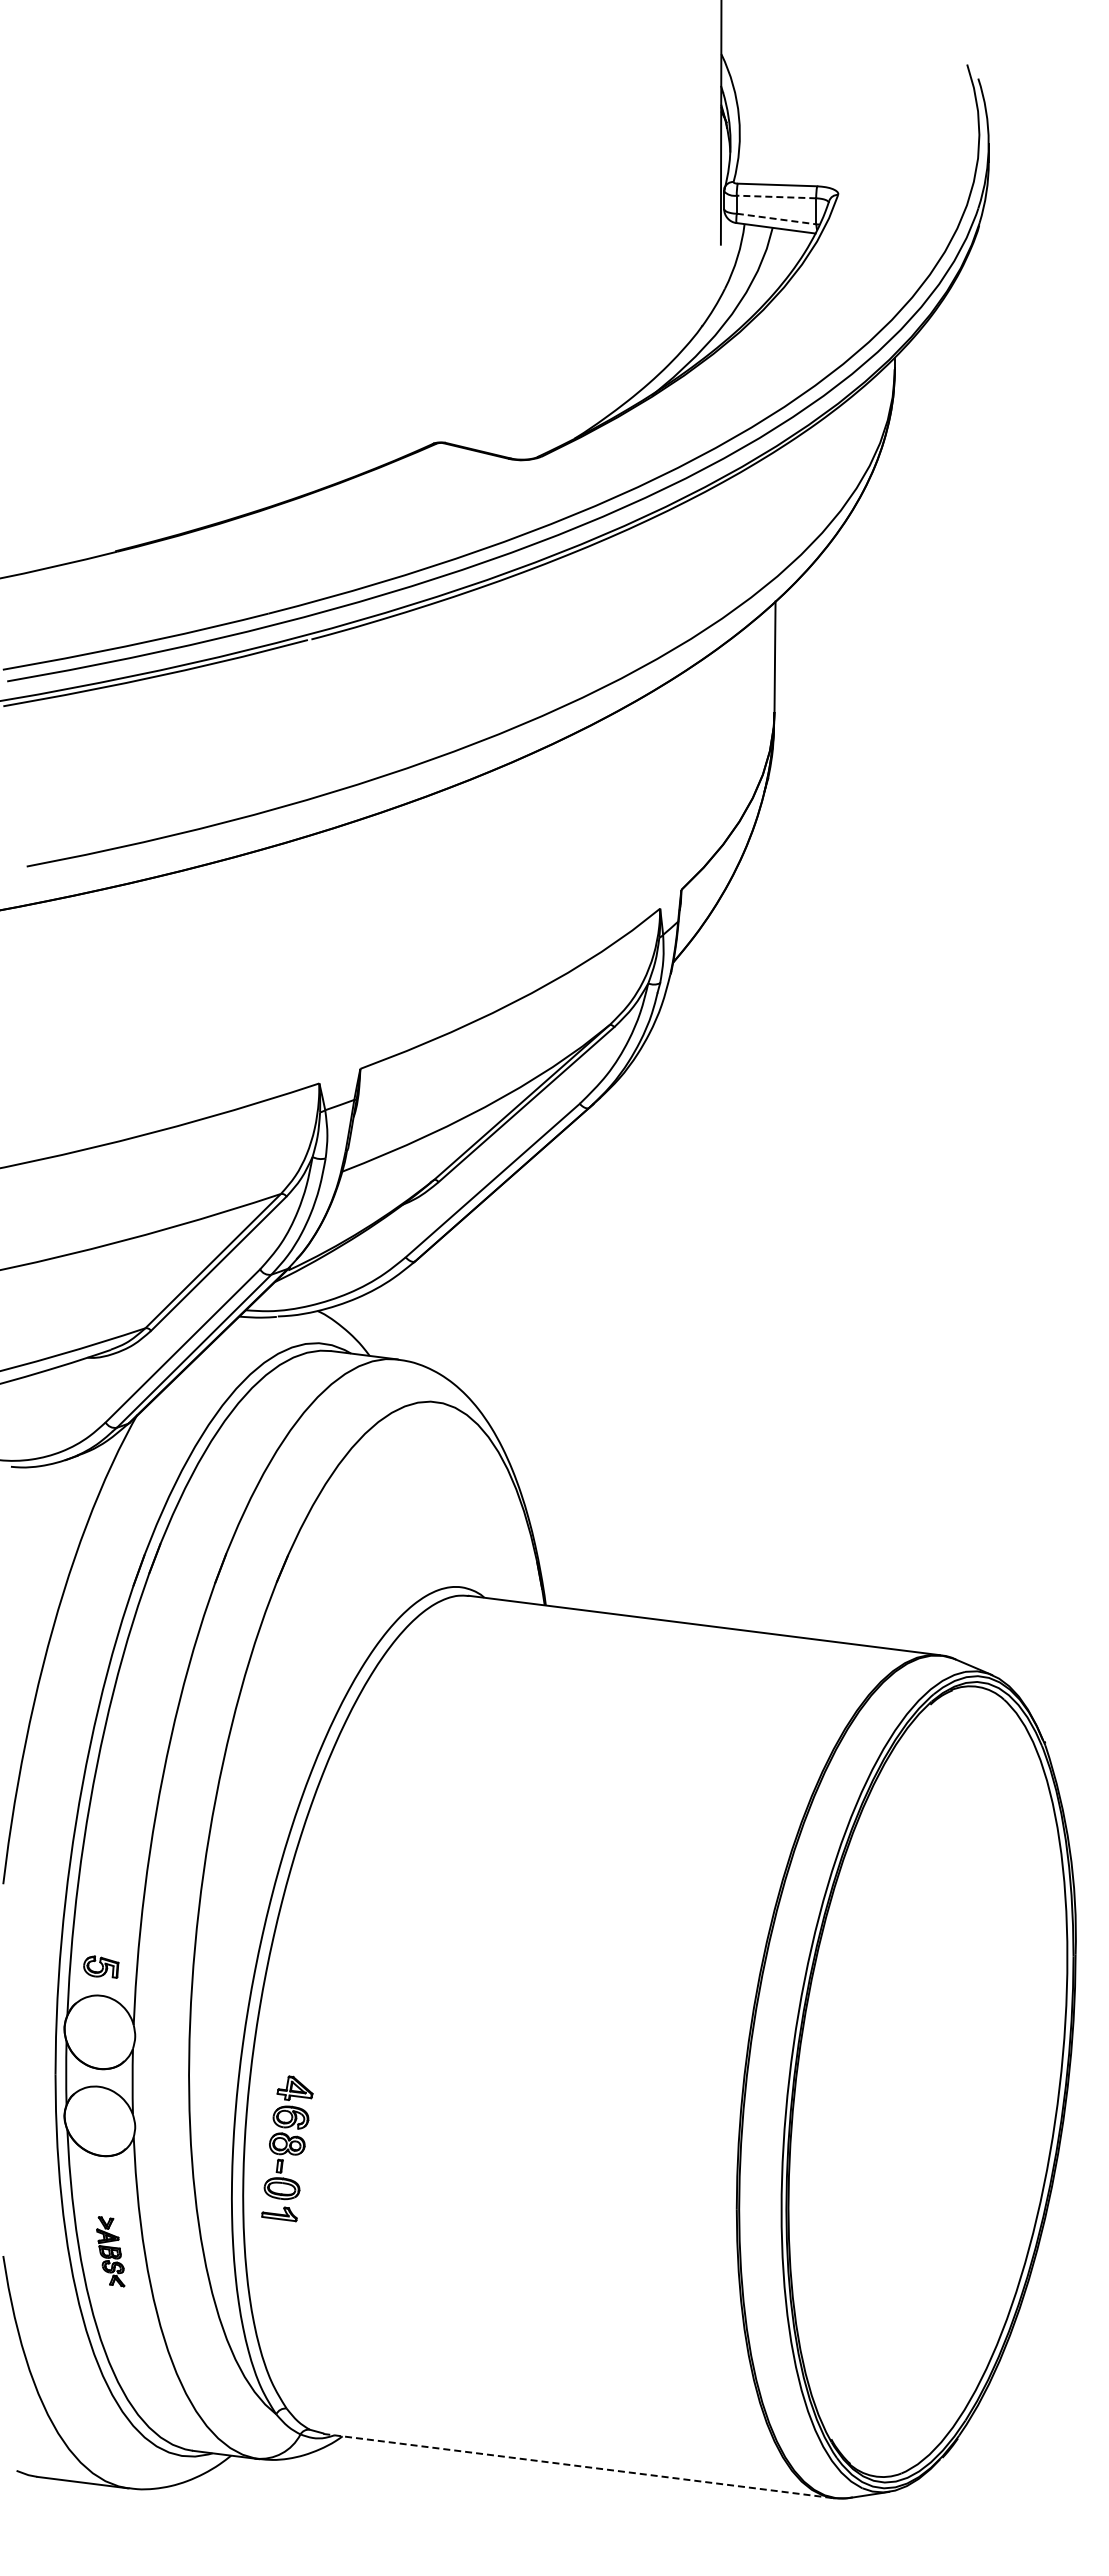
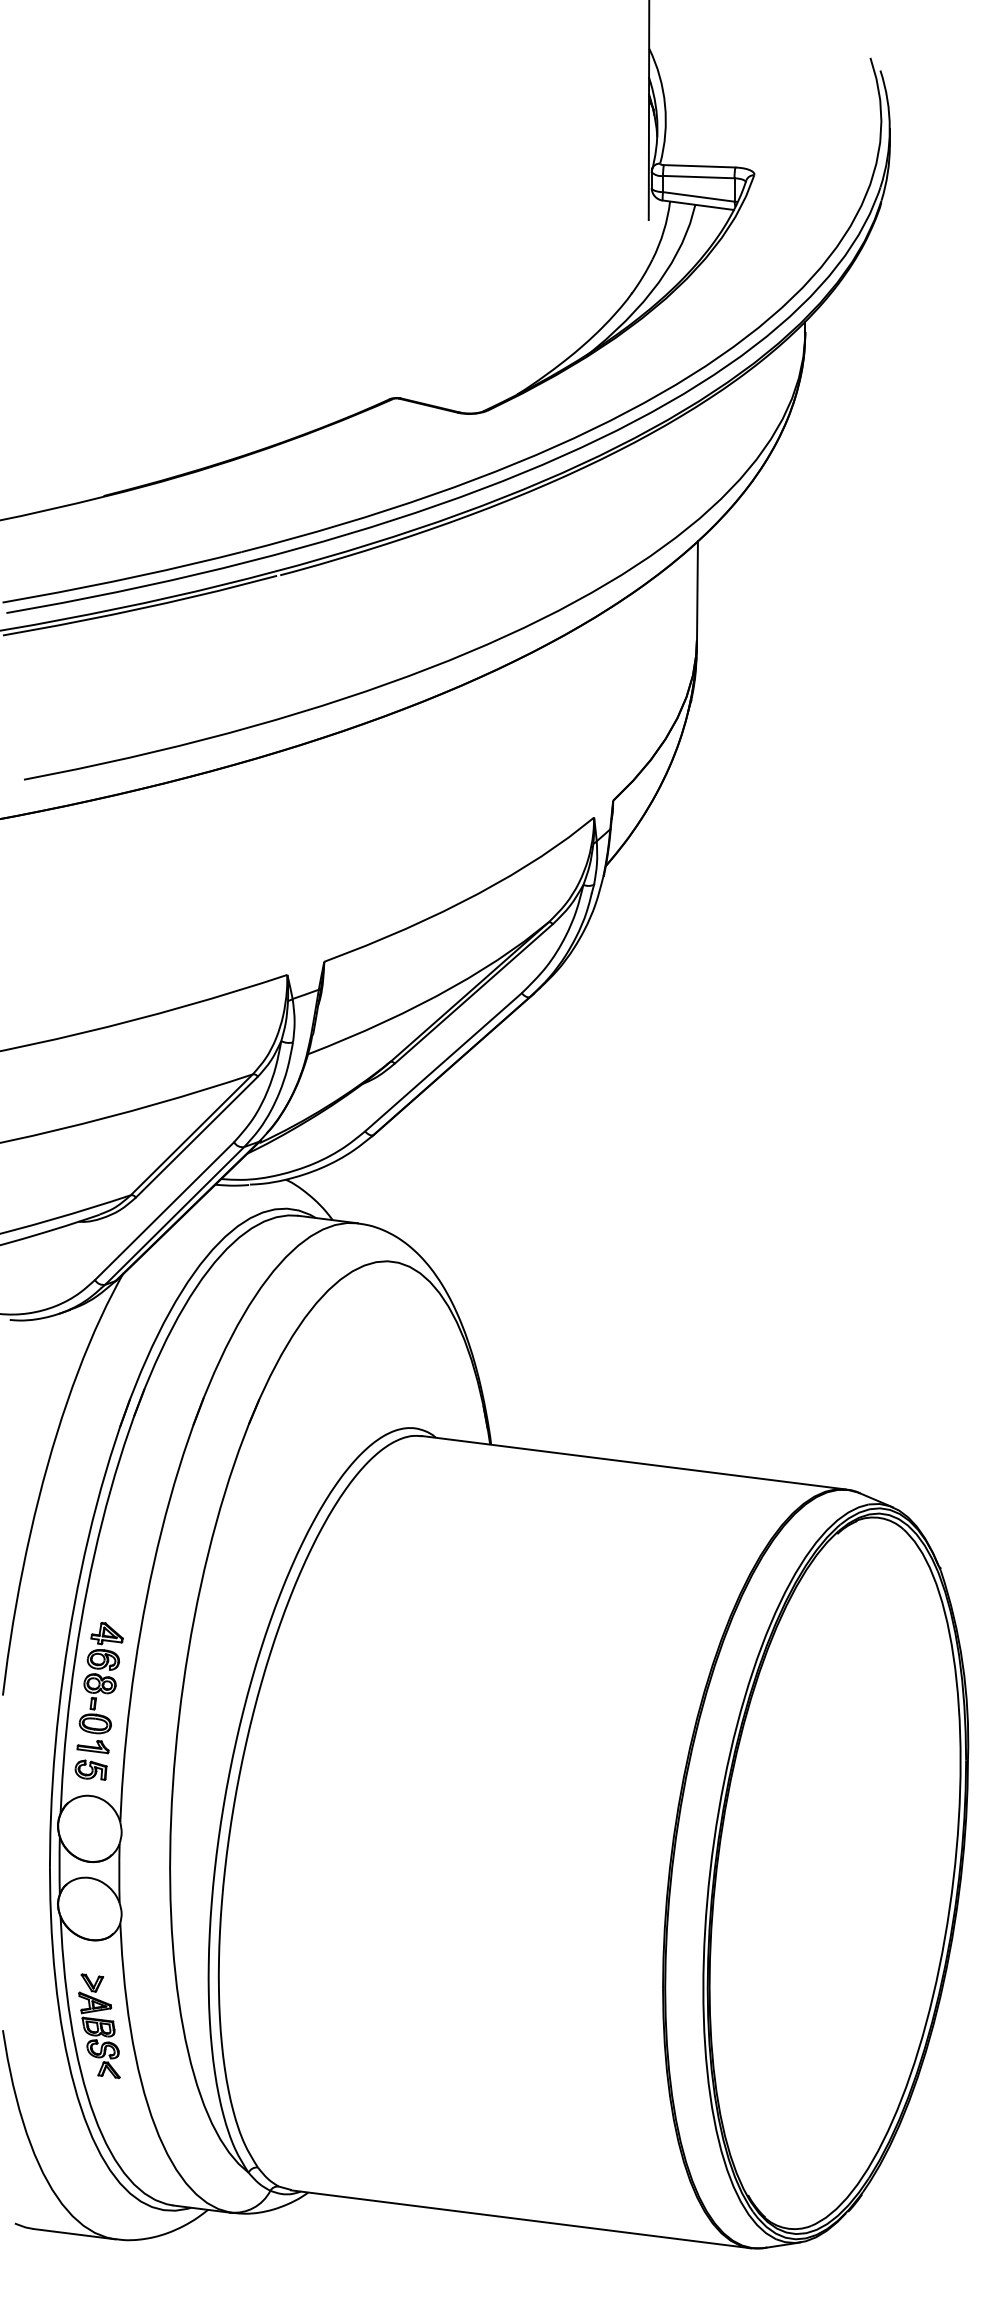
line: (776, 197) -> (698, 177), dashed -> solid
line: (777, 219) -> (699, 197), dashed -> solid
part: (287, 2148) -> (100, 1687), moved
part: (110, 2251) -> (99, 2026), size x1.67
line: (579, 2466) -> (521, 2219), dashed -> solid

